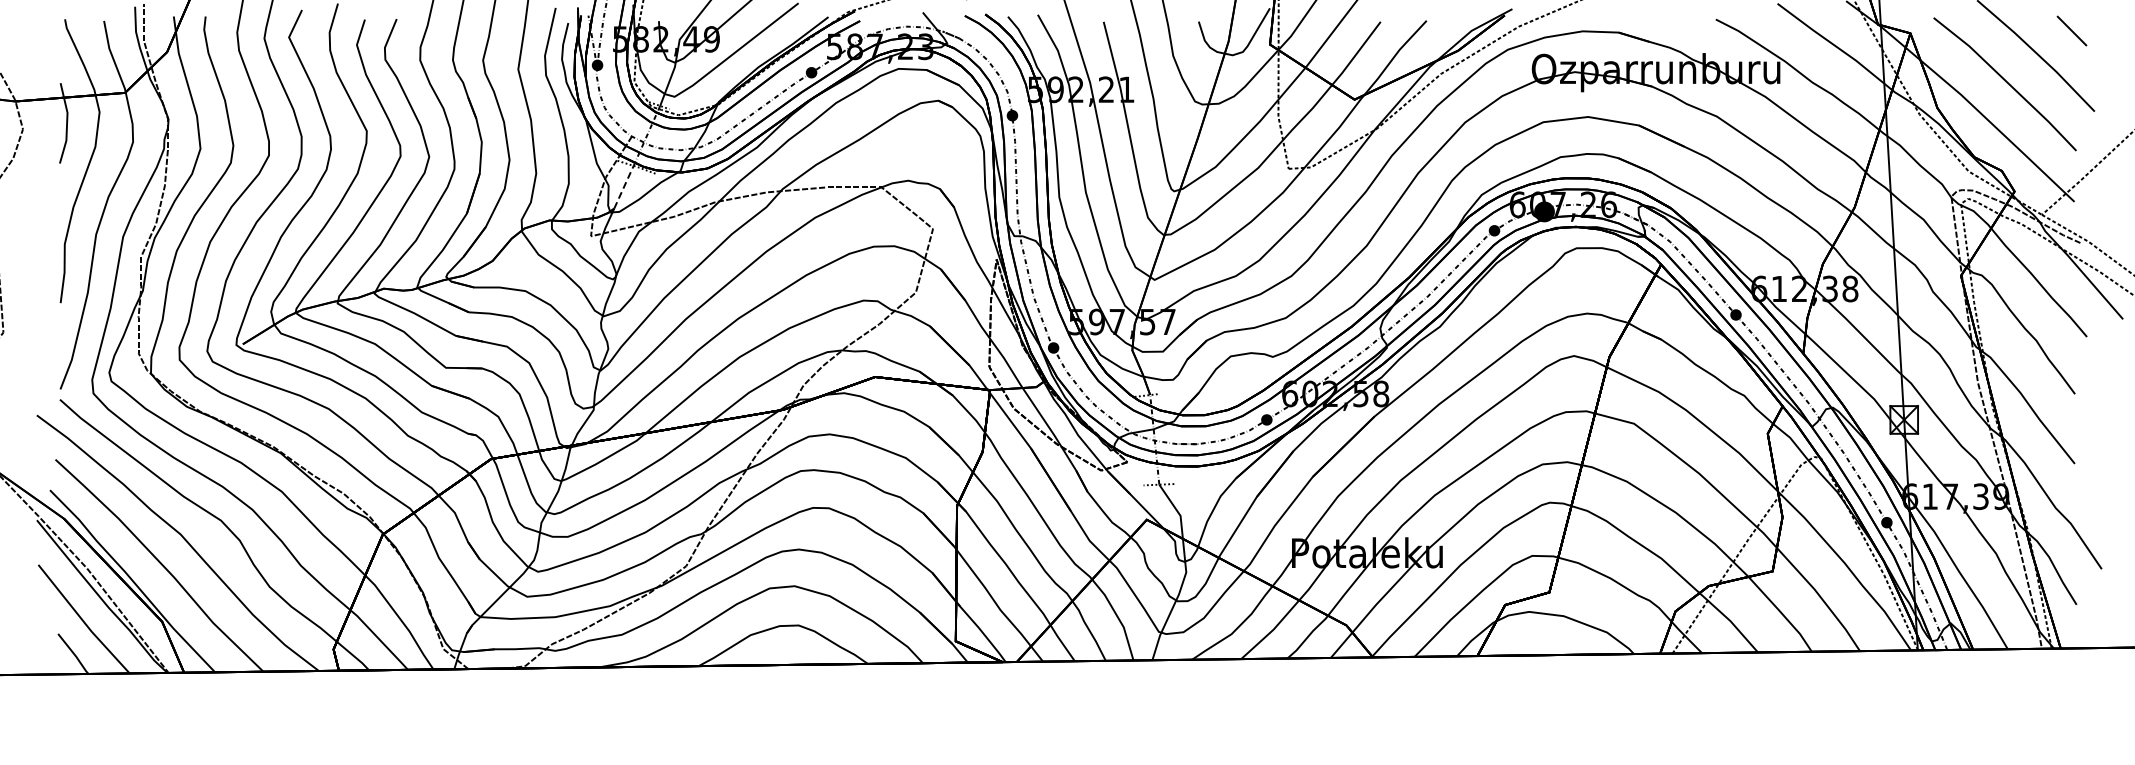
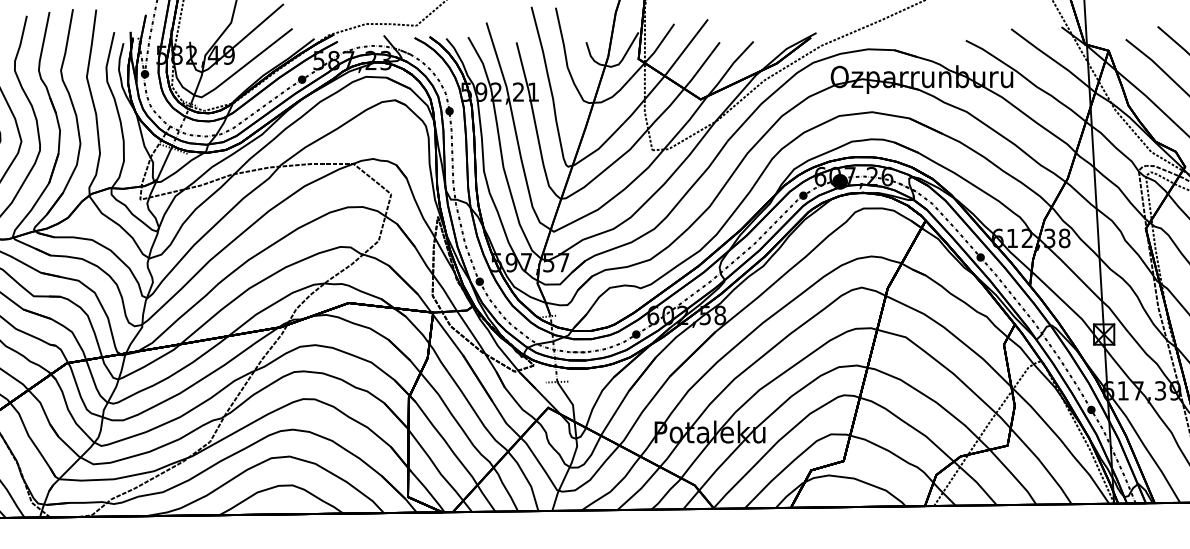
line: (624, 186) -> (164, 163), dashed -> solid

